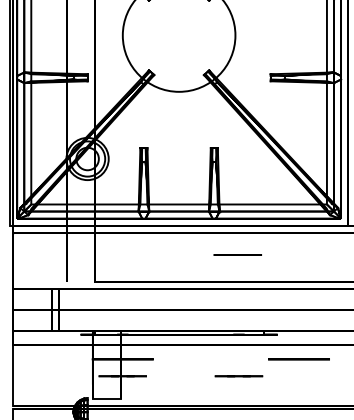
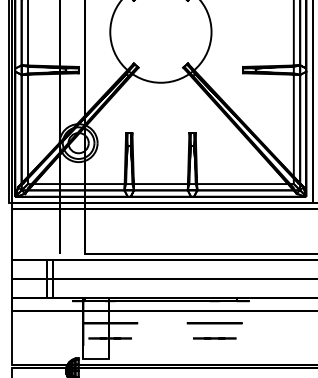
line: (237, 255) -> (213, 229), removed
circle: (298, 359) -> (214, 323), moved

